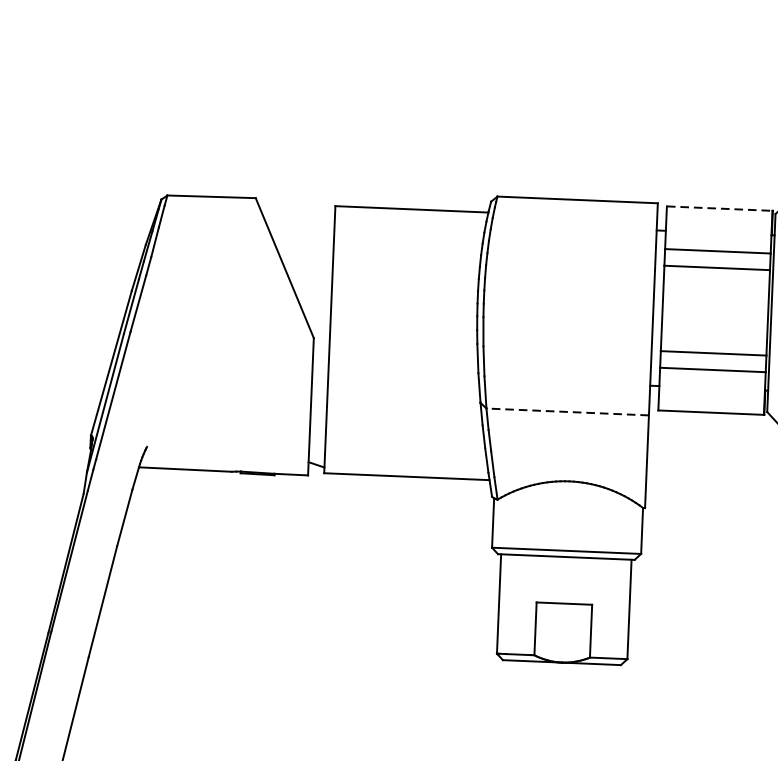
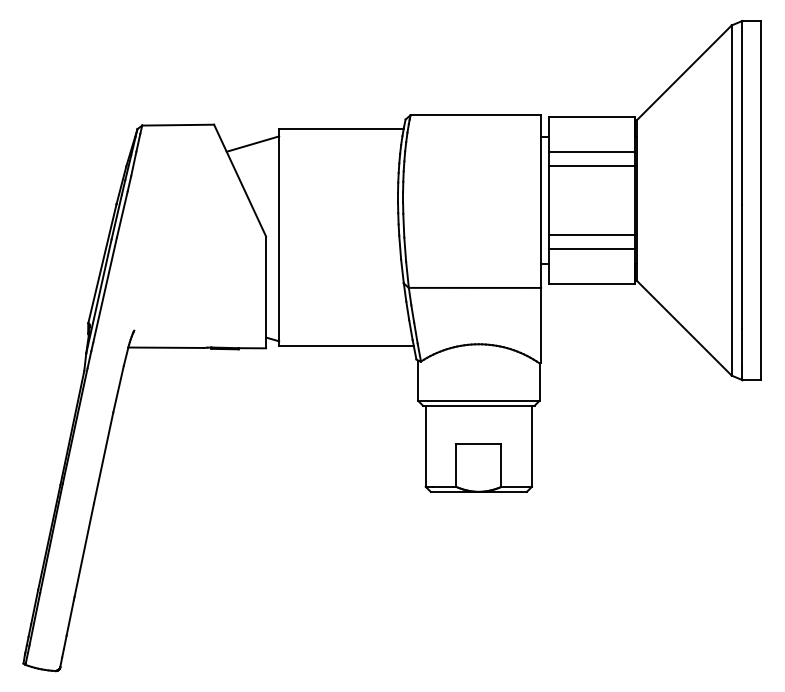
line: (719, 208) -> (591, 117), dashed -> solid
line: (301, 223) -> (252, 143), added
line: (567, 411) -> (474, 287), dashed -> solid

